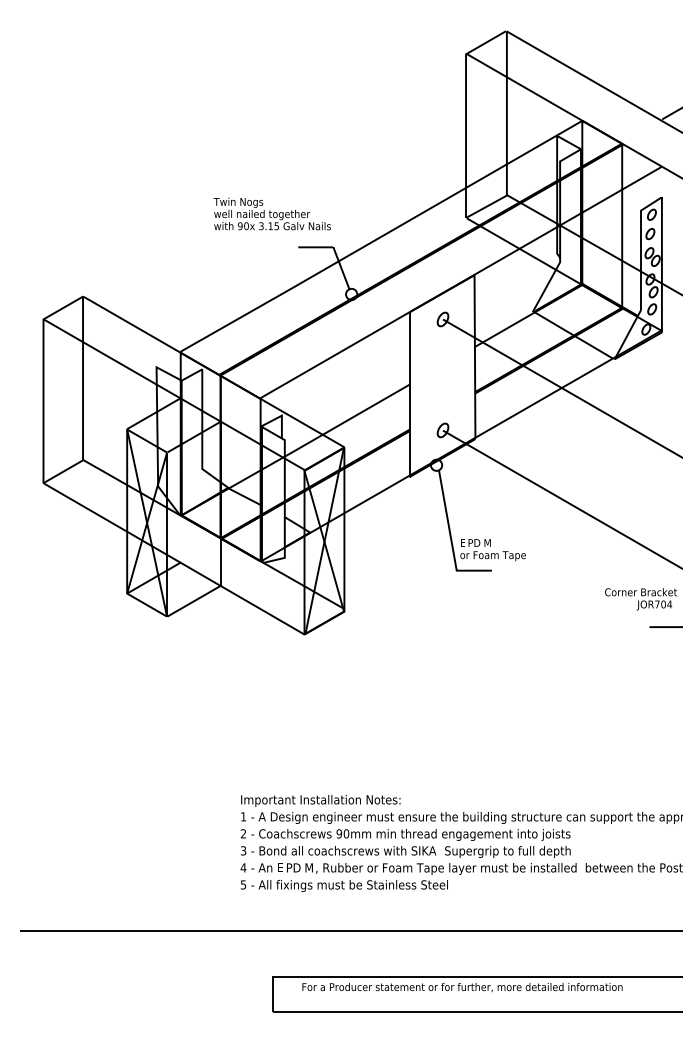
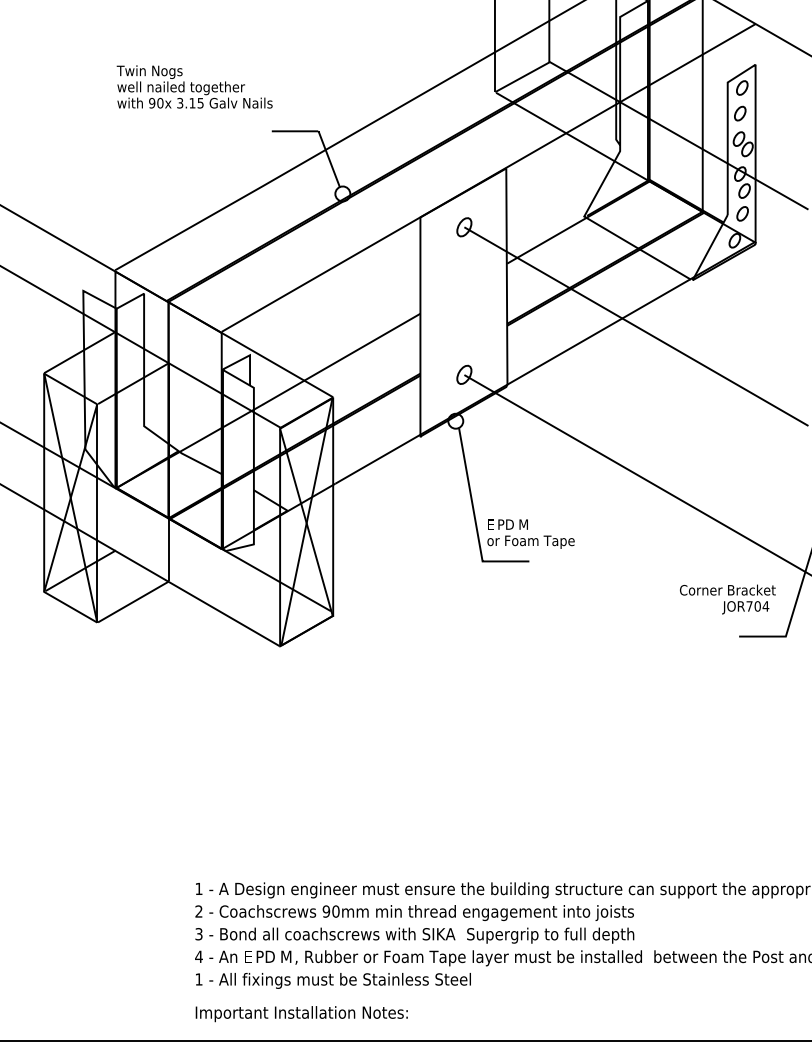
text: (271, 213) -> (193, 86), moved
text: (320, 800) -> (301, 1013), moved
text: (243, 884) -> (198, 978), 5 -> 1

